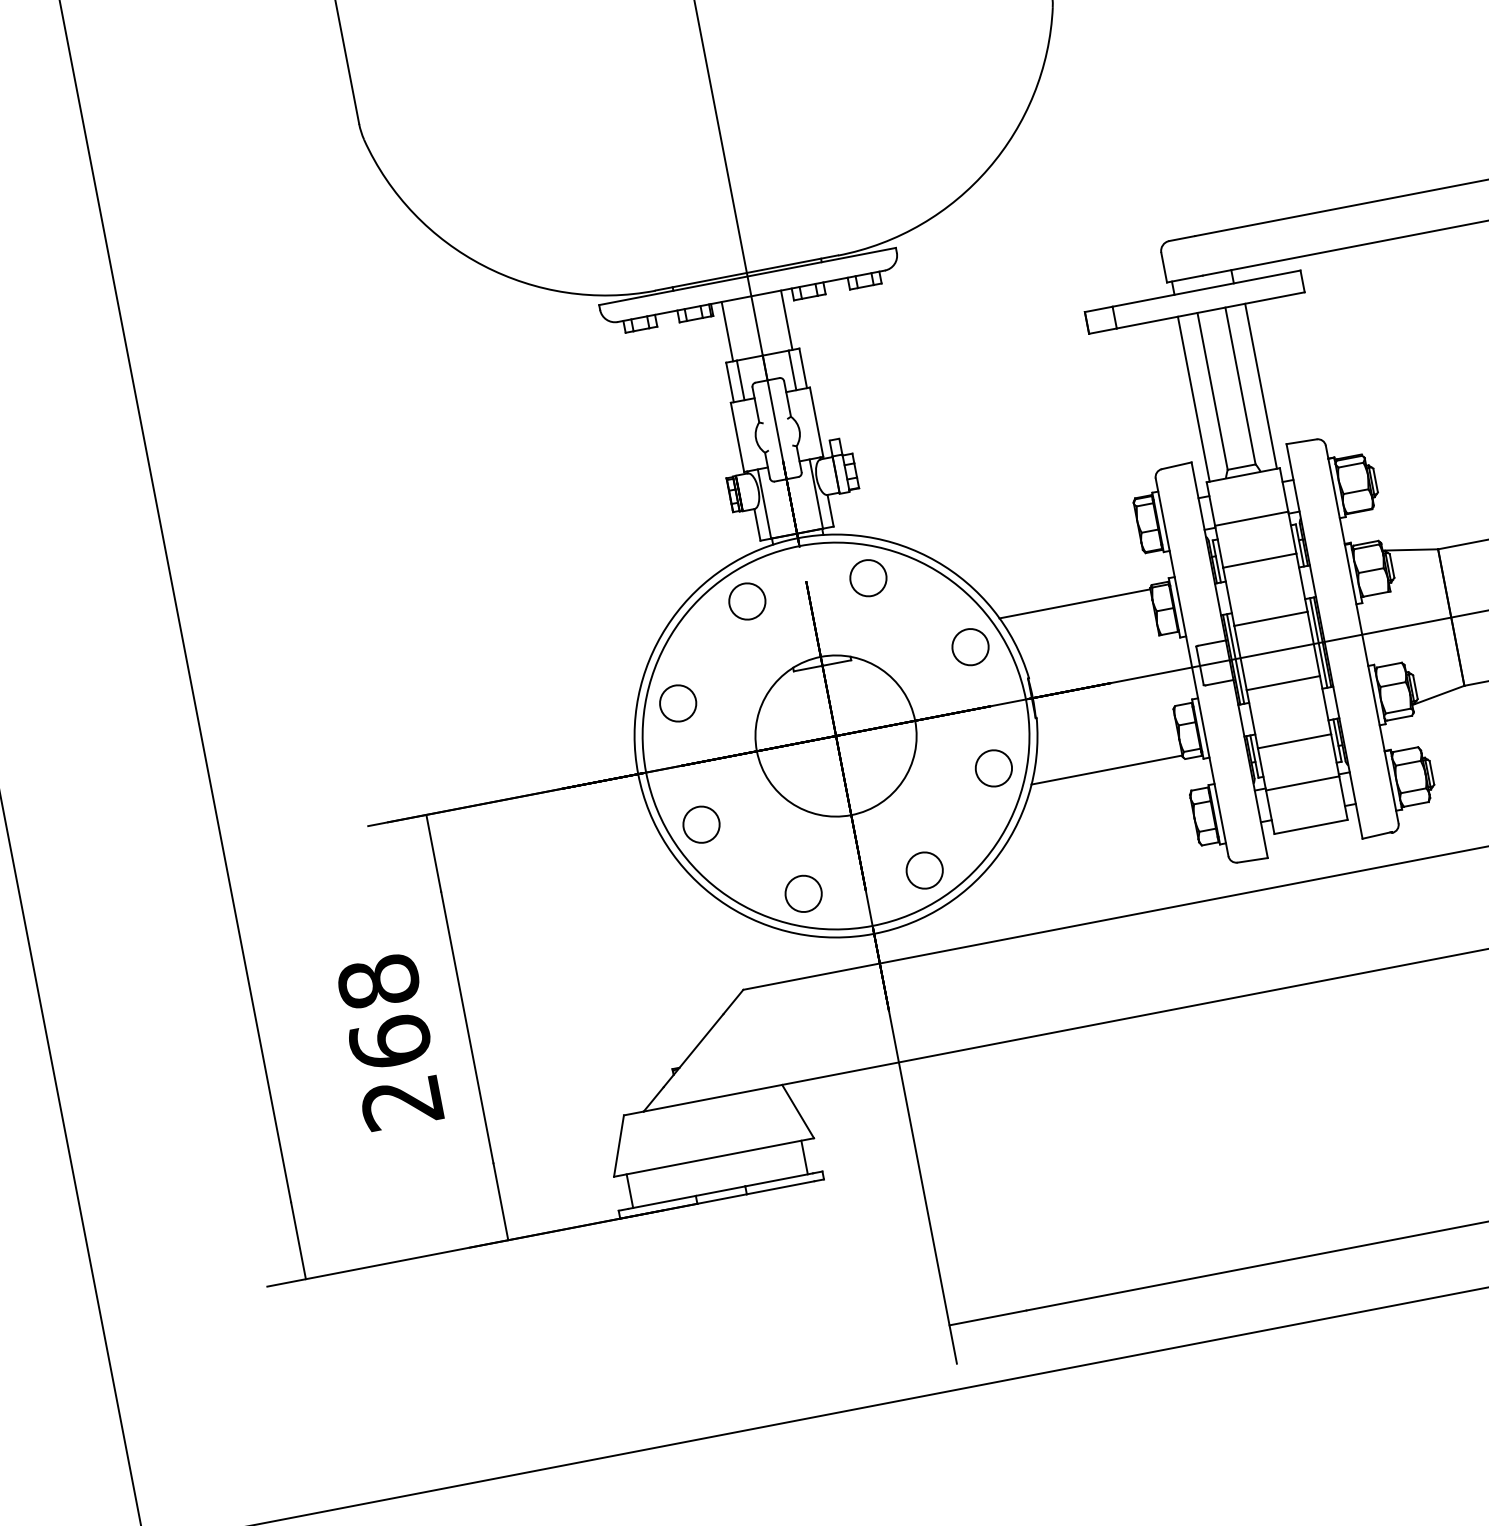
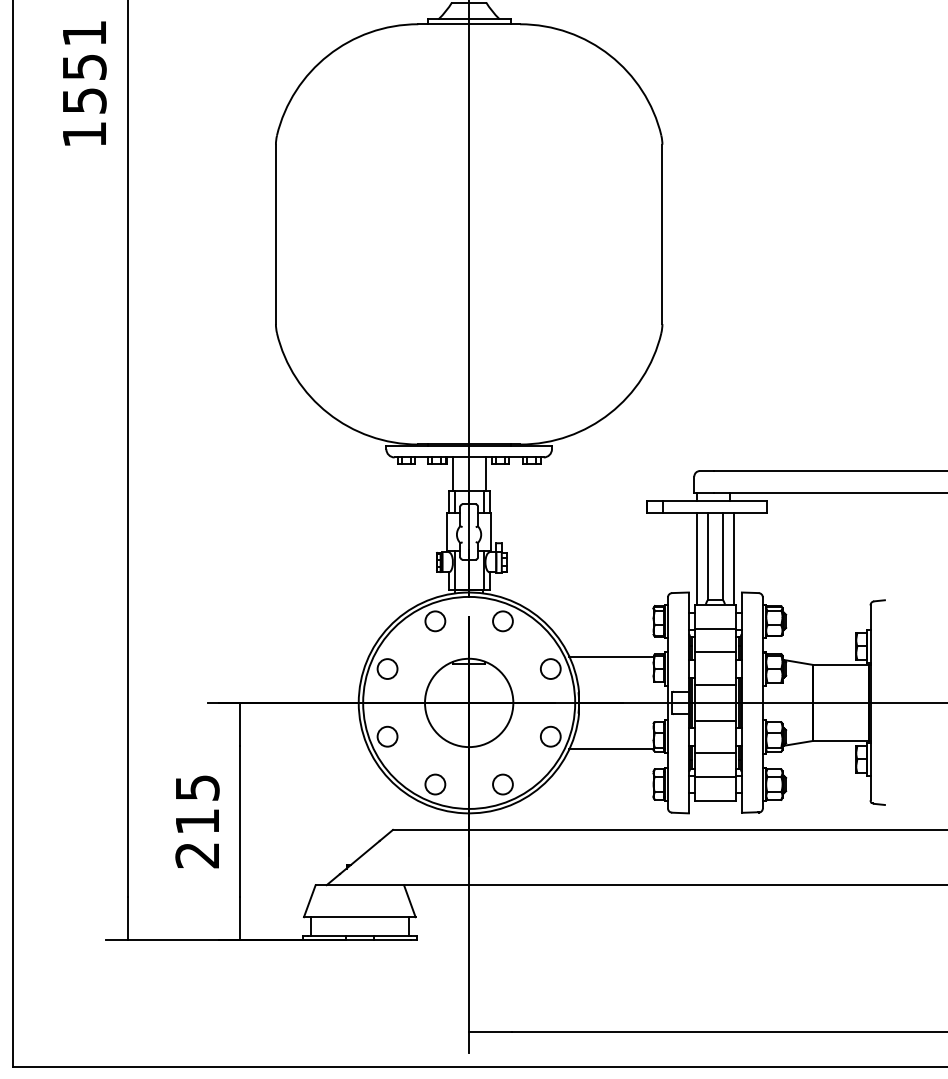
text: (384, 1011) -> (197, 804), 268 -> 215

